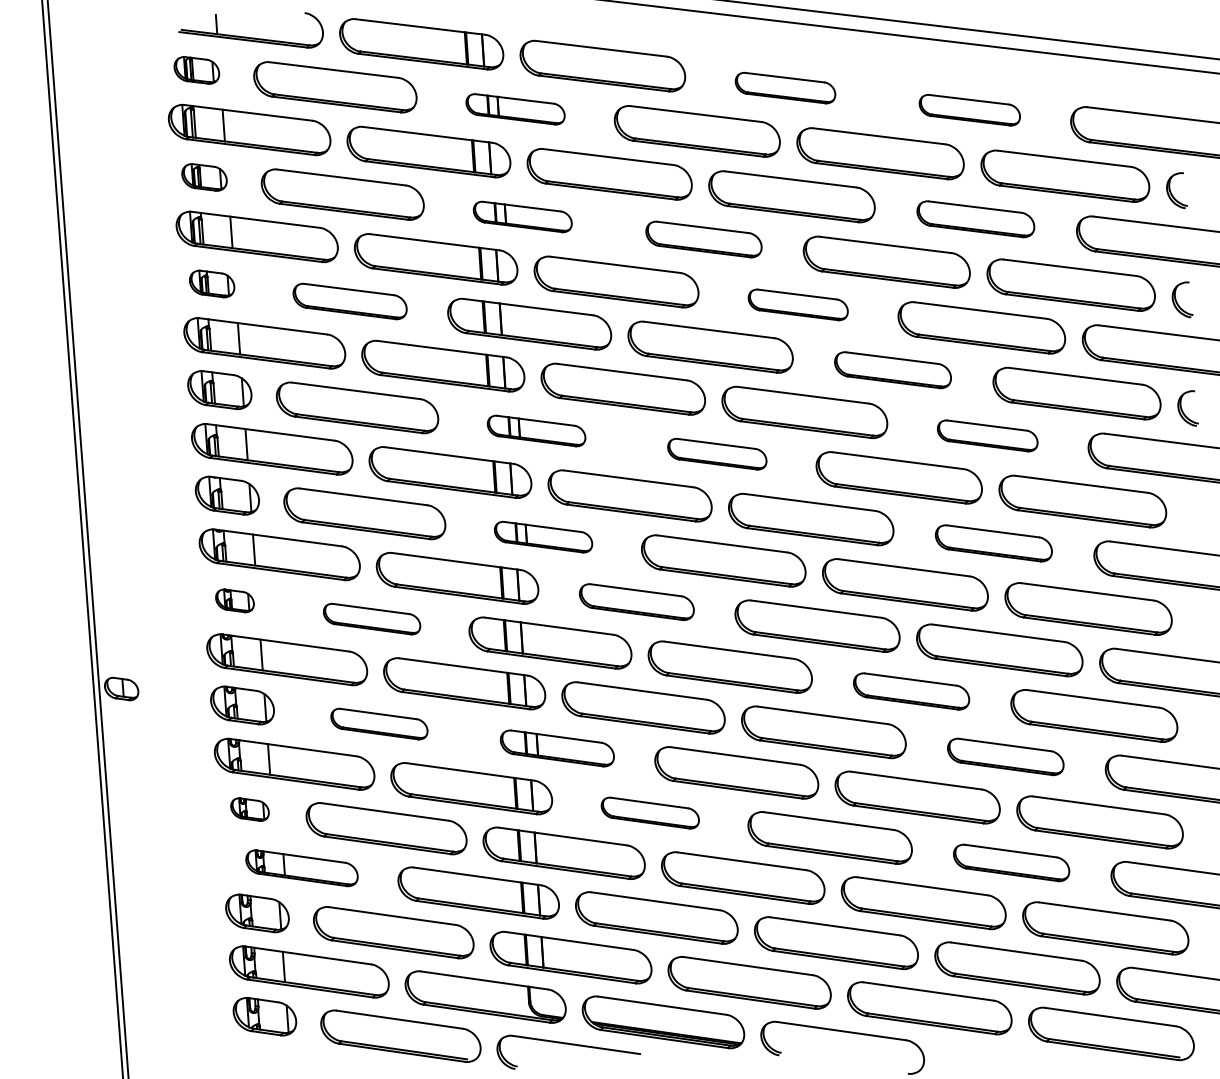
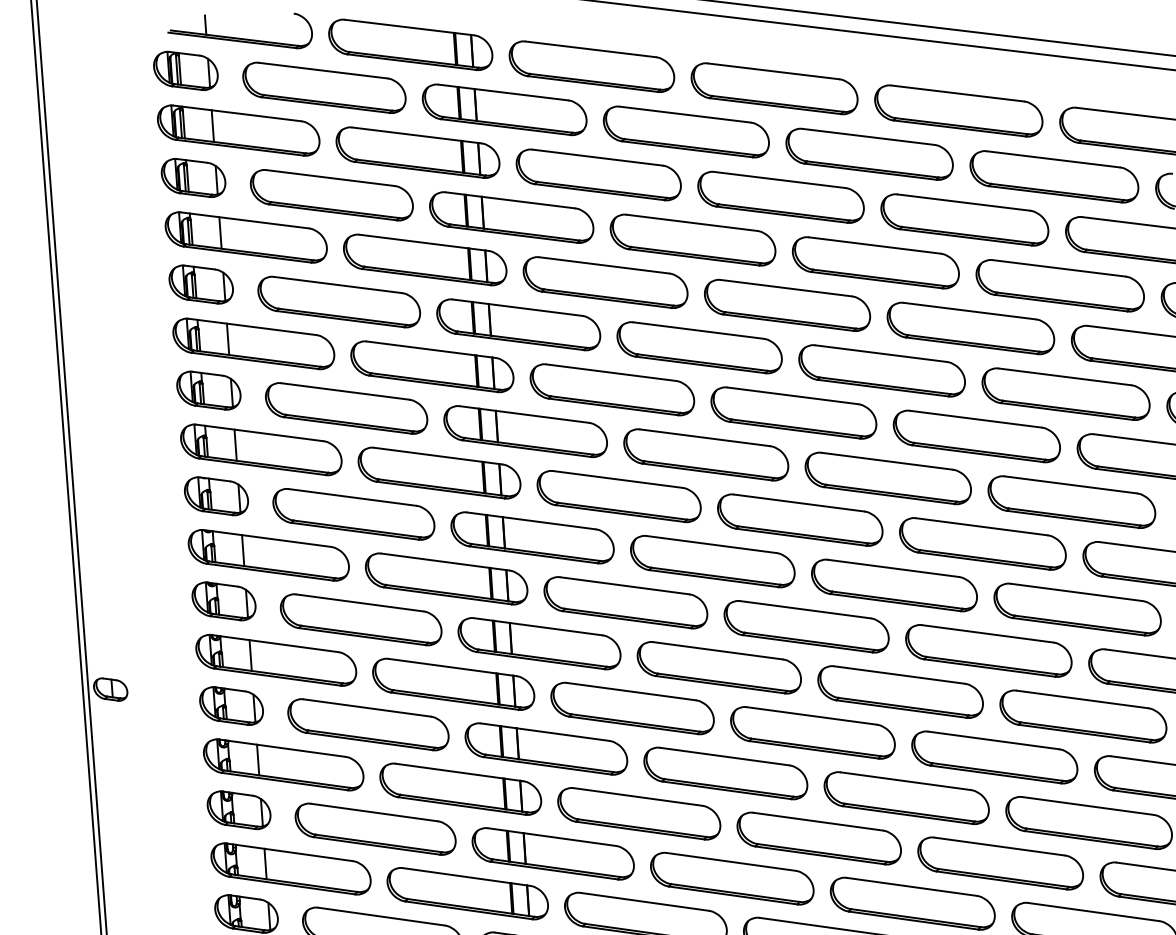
part: (196, 70) -> (185, 71), size x1.43
part: (785, 87) -> (774, 88), size x1.67
part: (515, 109) -> (504, 110), size x1.67
part: (969, 109) -> (958, 110), size x1.67
part: (204, 177) -> (193, 178), size x1.43
part: (522, 216) -> (511, 217), size x1.67
part: (975, 218) -> (964, 219), size x1.43
part: (703, 239) -> (692, 240), size x1.43
part: (211, 283) -> (200, 284), size x1.43
part: (349, 301) -> (338, 302), size x1.43
part: (797, 304) -> (786, 305), size x1.67
part: (892, 369) -> (881, 370), size x1.43
part: (536, 430) -> (525, 431), size x1.67
part: (987, 435) -> (976, 436), size x1.67
part: (717, 453) -> (706, 454), size x1.67
part: (543, 536) -> (532, 537), size x1.67
part: (993, 543) -> (982, 544), size x1.43
part: (234, 600) -> (223, 601), size x1.67
part: (636, 601) -> (625, 602), size x1.43
part: (371, 618) -> (360, 619), size x1.67
part: (911, 691) -> (900, 692), size x1.43
part: (379, 723) -> (368, 724), size x1.67
part: (557, 748) -> (546, 749), size x1.43
part: (1005, 756) -> (994, 757), size x1.43
part: (249, 809) -> (238, 810), size x1.67
part: (650, 812) -> (639, 813), size x1.67
part: (1011, 862) -> (1000, 863), size x1.43
part: (301, 867) -> (290, 868), size x1.43

